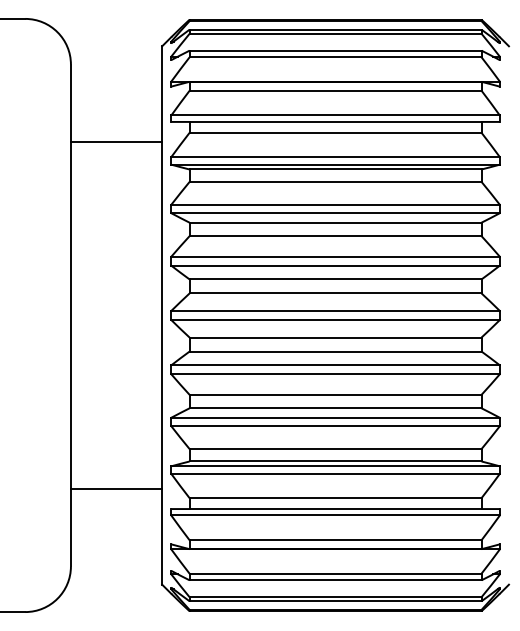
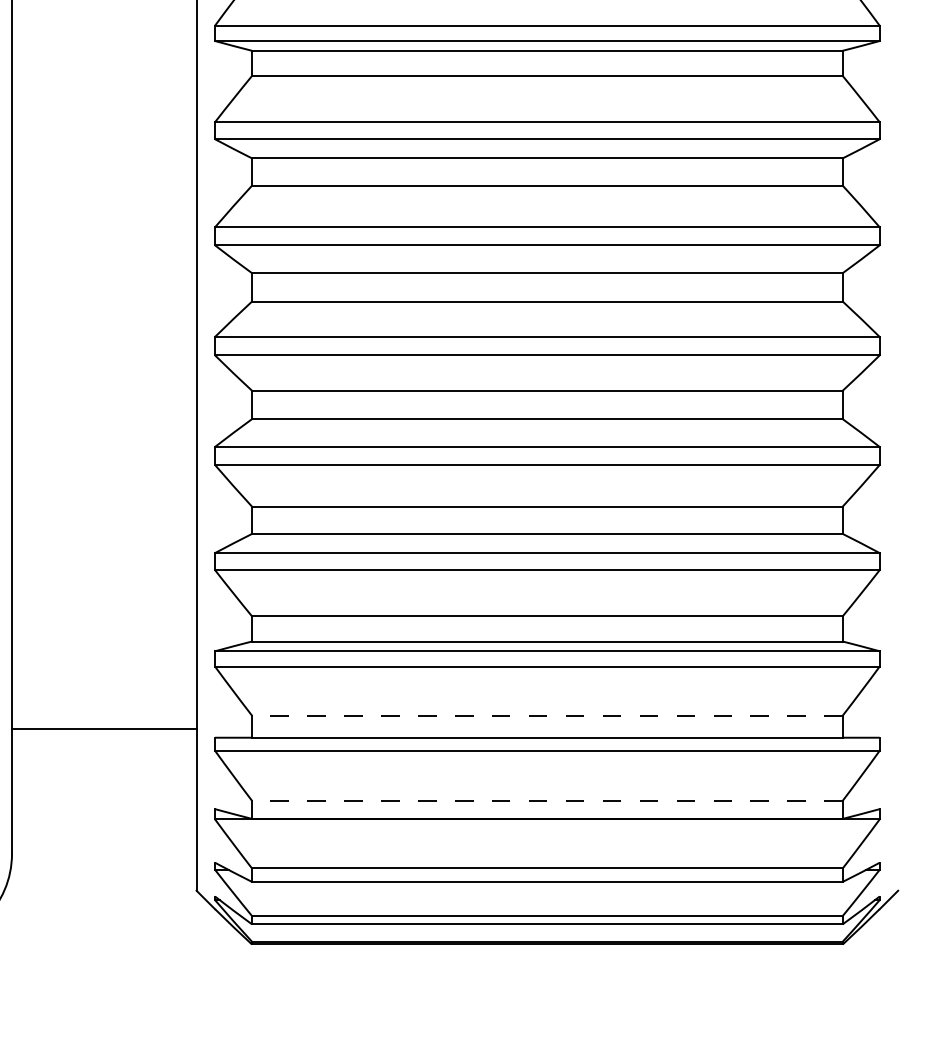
line: (116, 488) -> (104, 728), moved
line: (335, 498) -> (547, 716), solid -> dashed
line: (335, 540) -> (547, 801), solid -> dashed

